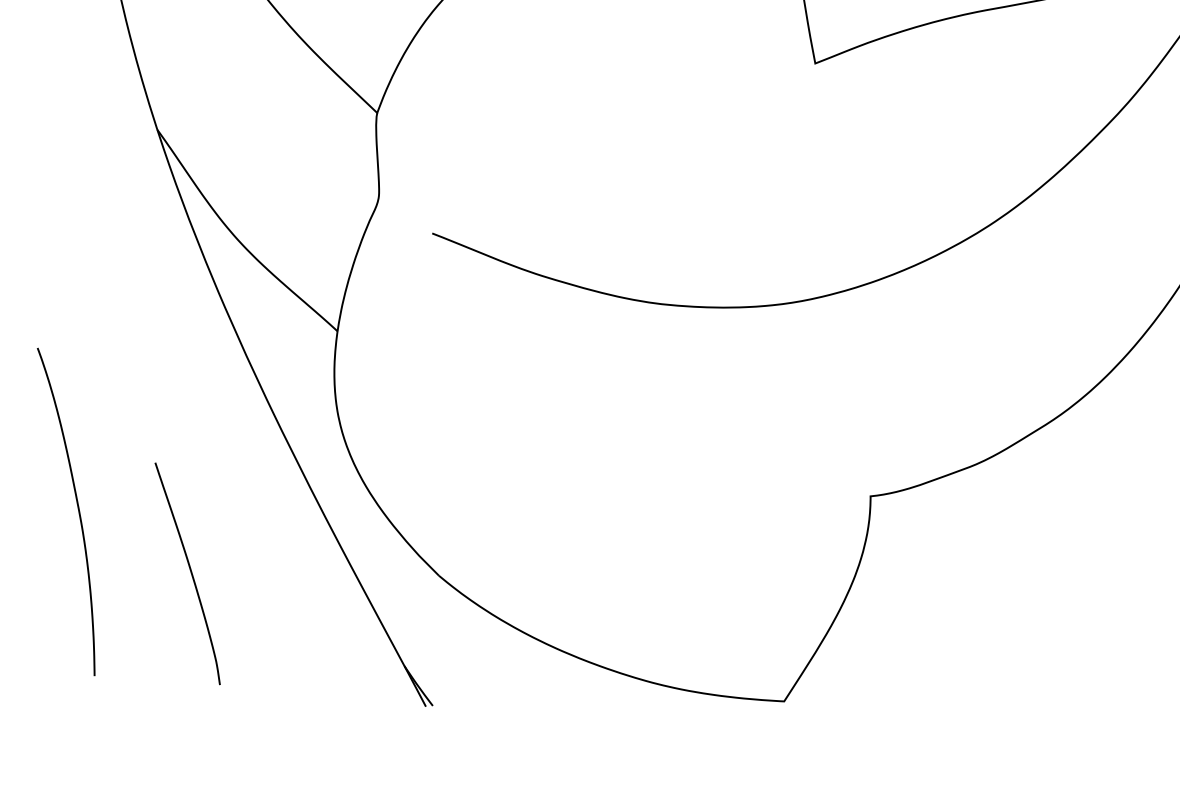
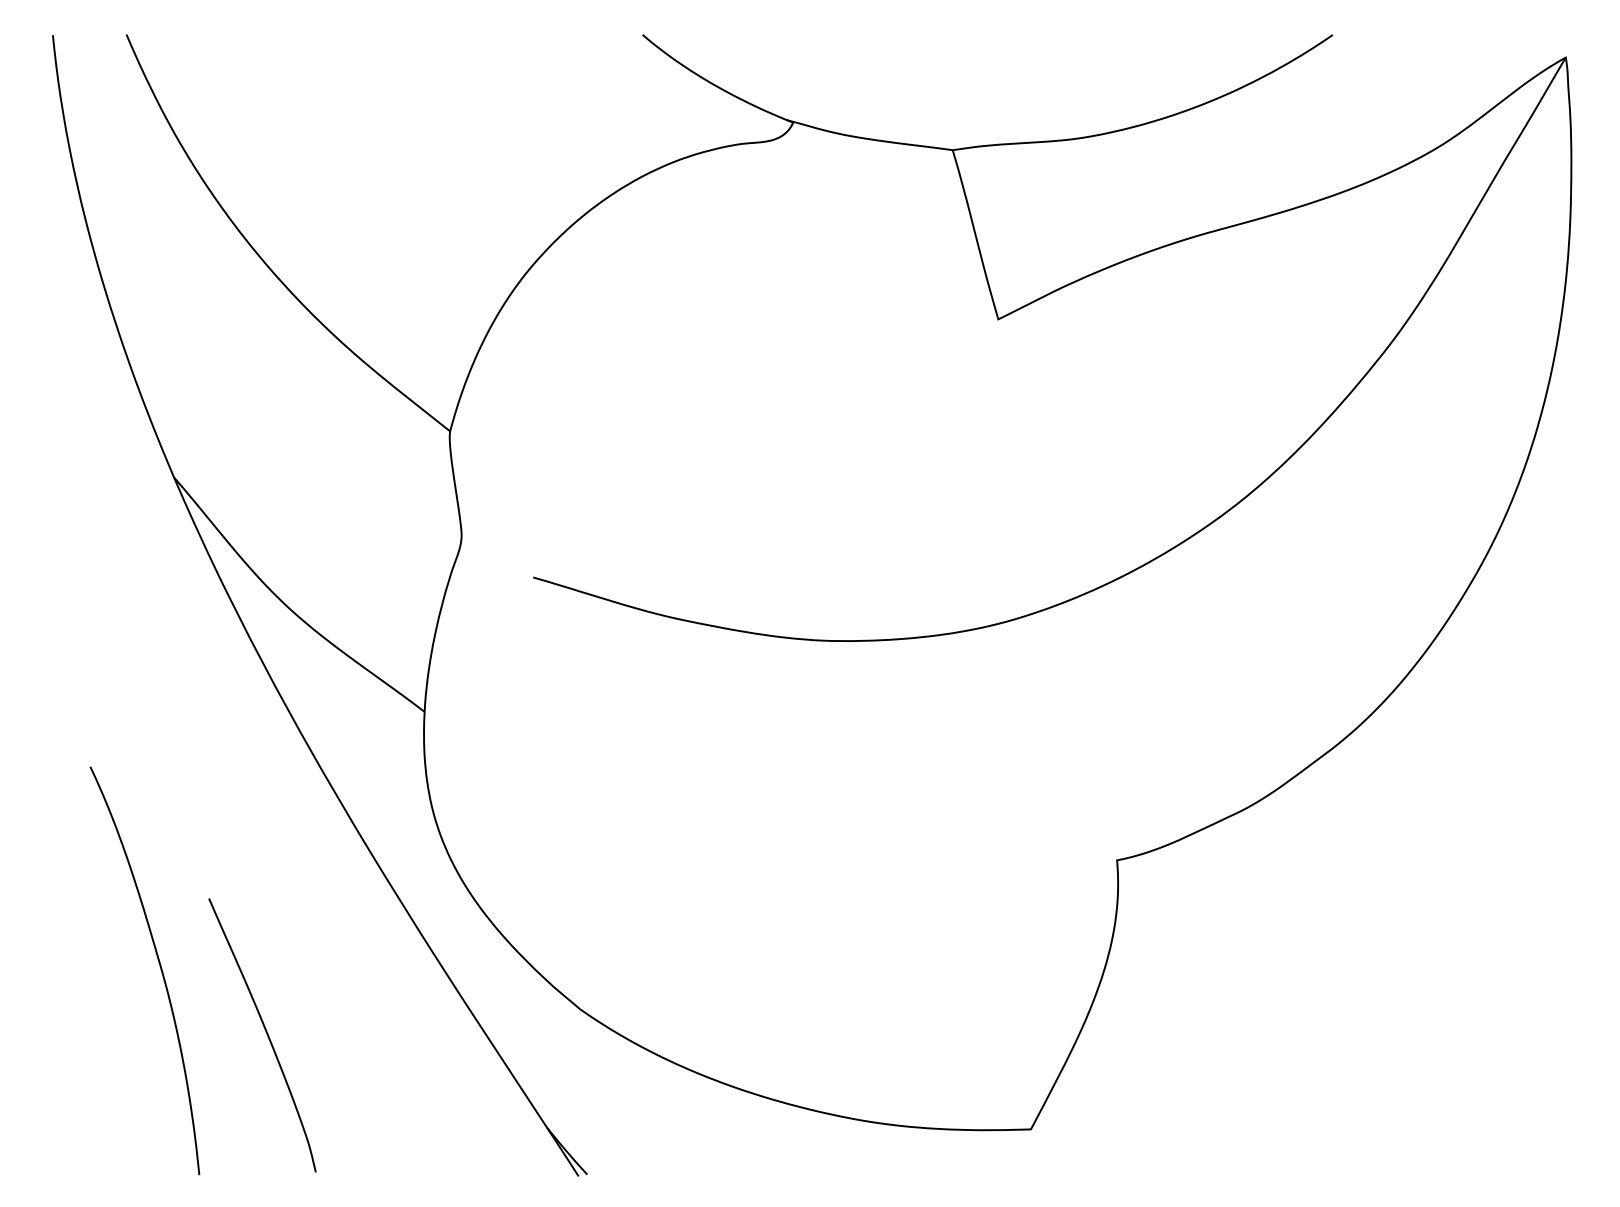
curve: (77, 509) -> (159, 966), moved

